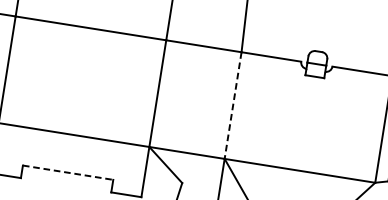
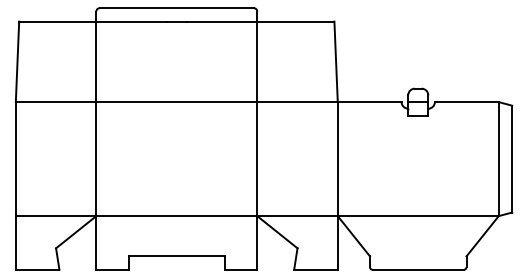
line: (232, 105) -> (337, 159), dashed -> solid
line: (68, 172) -> (177, 256), dashed -> solid

